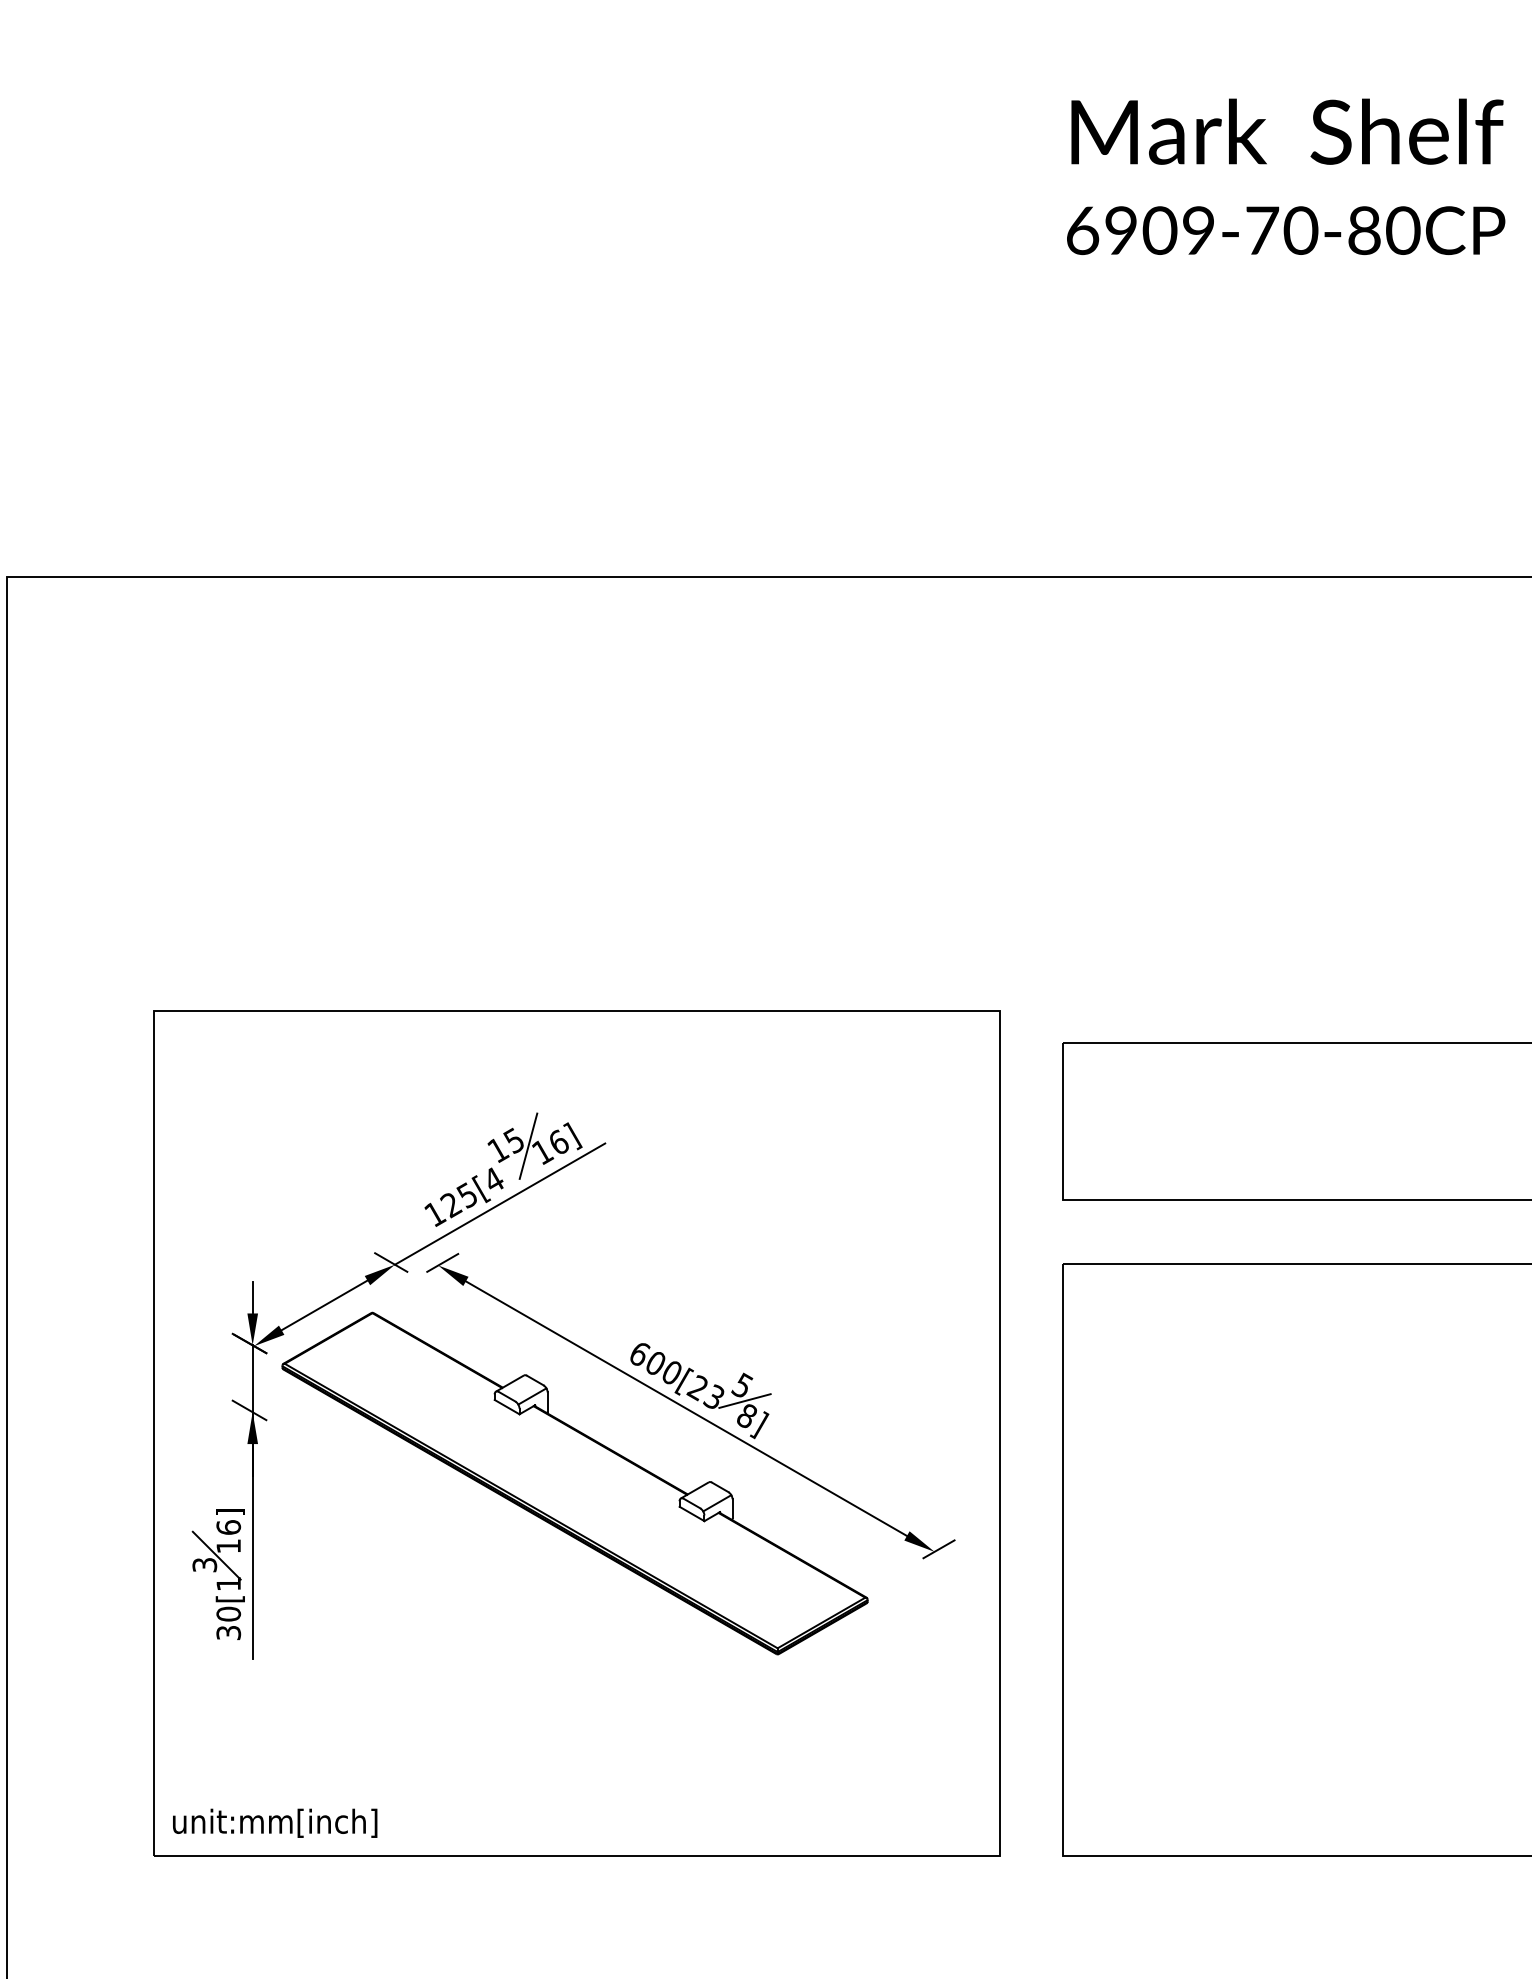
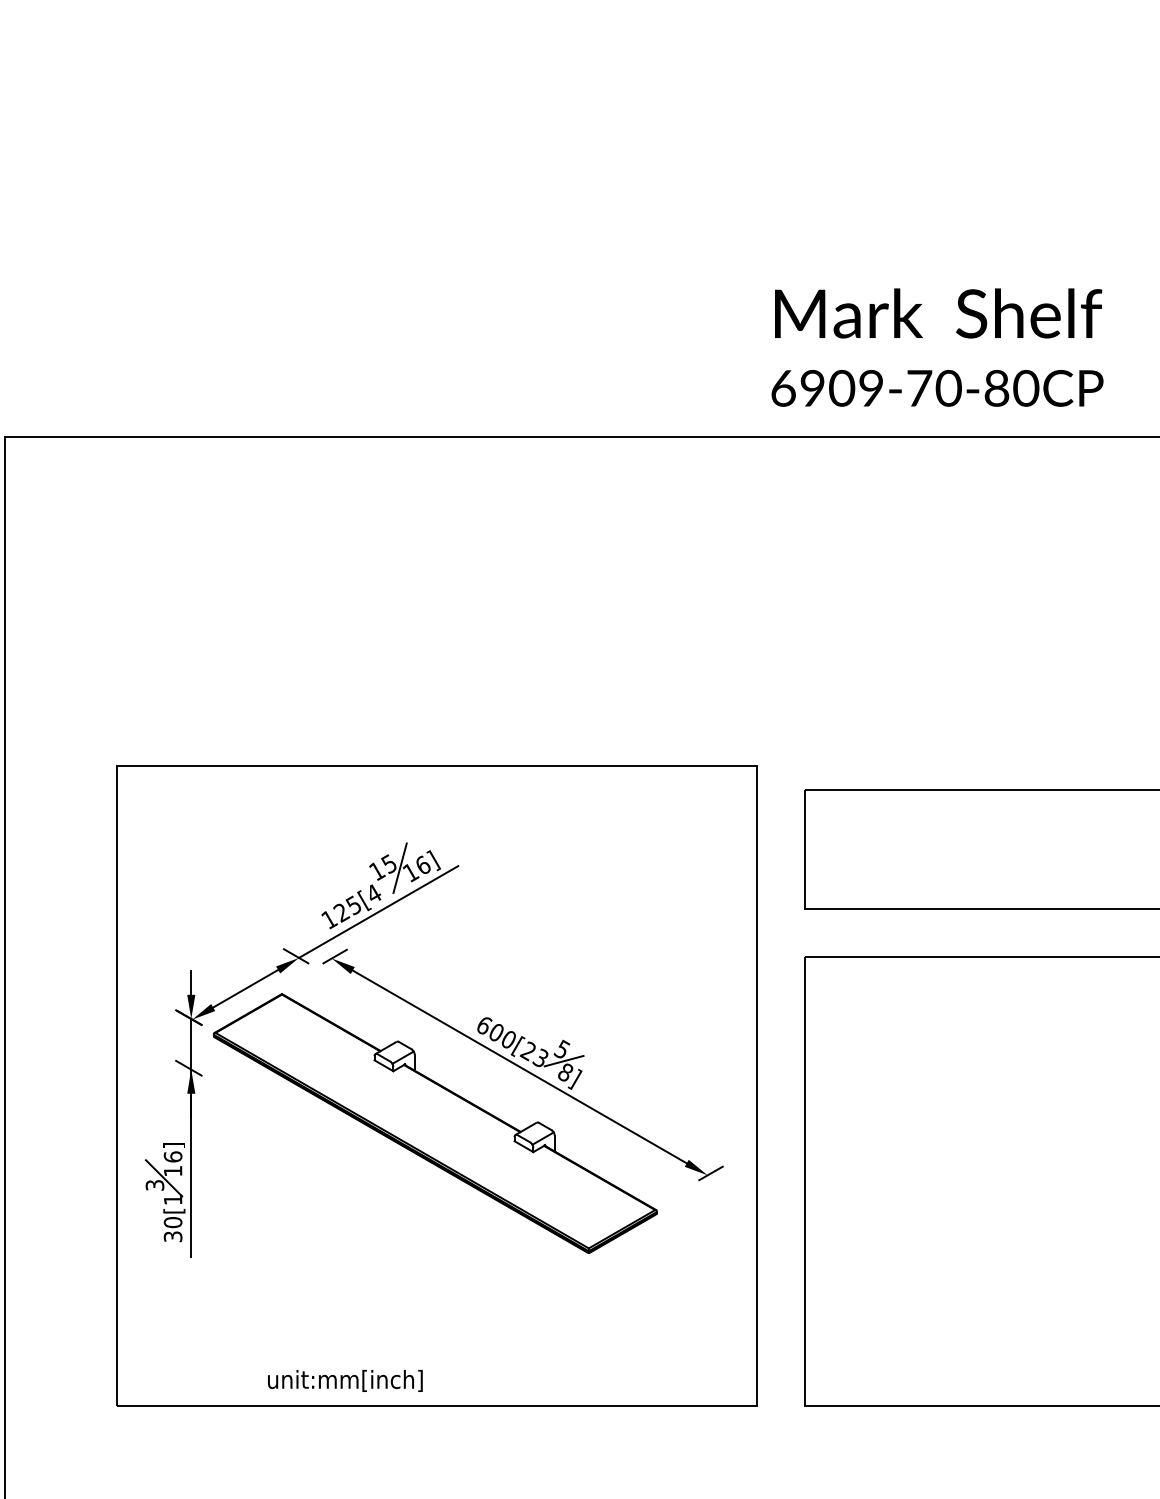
text: (1286, 176) -> (937, 347), moved
text: (275, 1822) -> (345, 1380), moved

